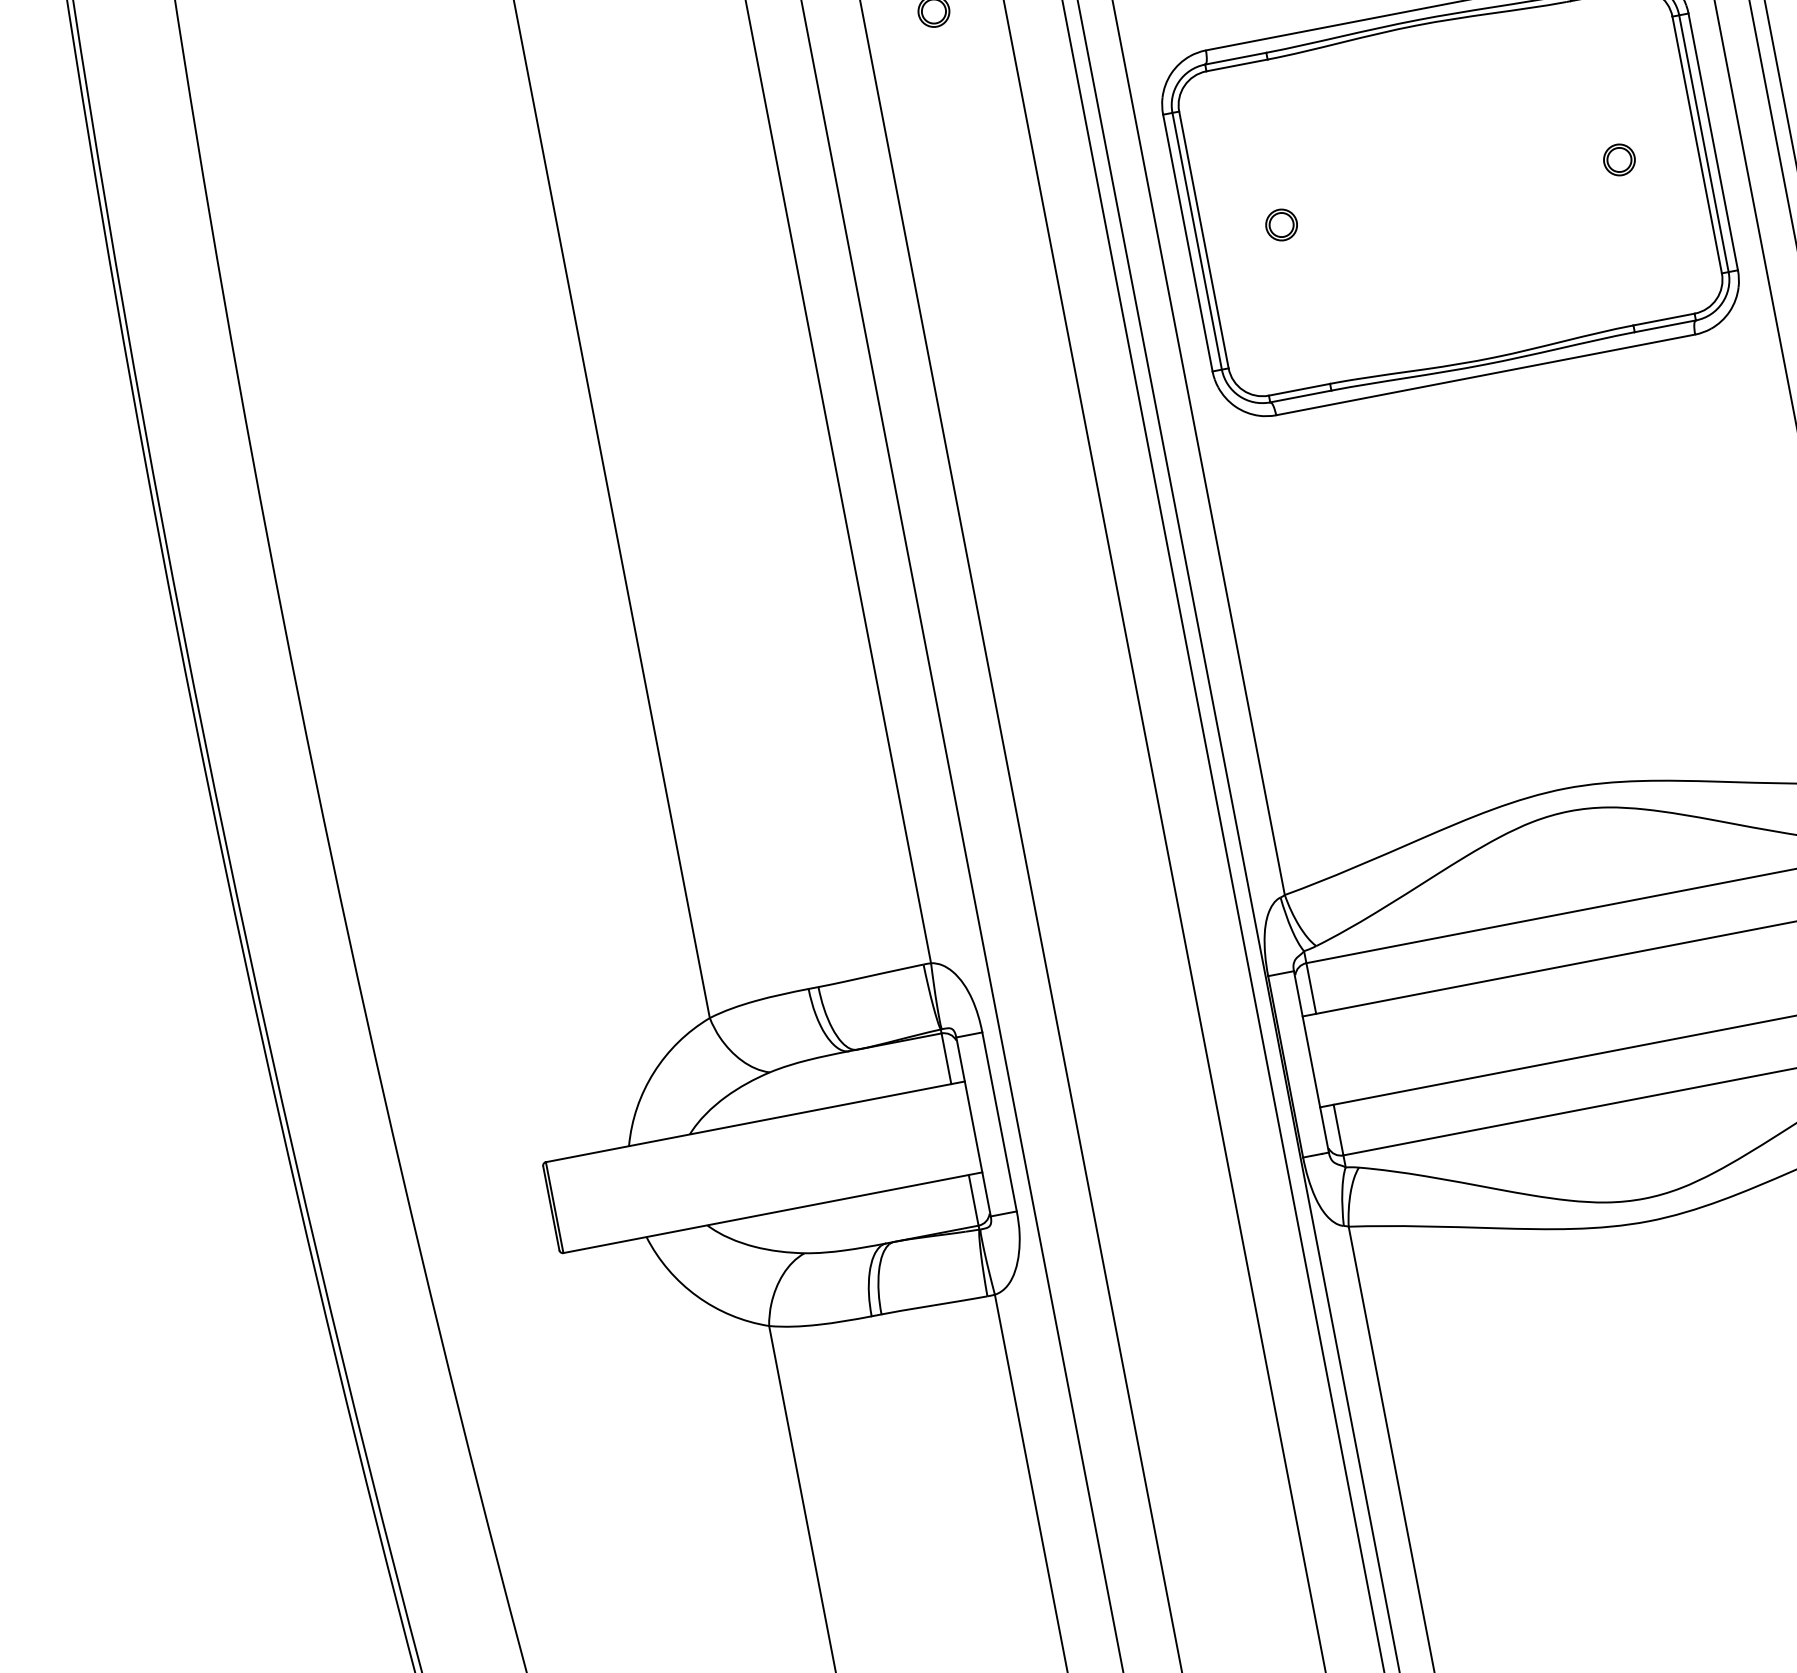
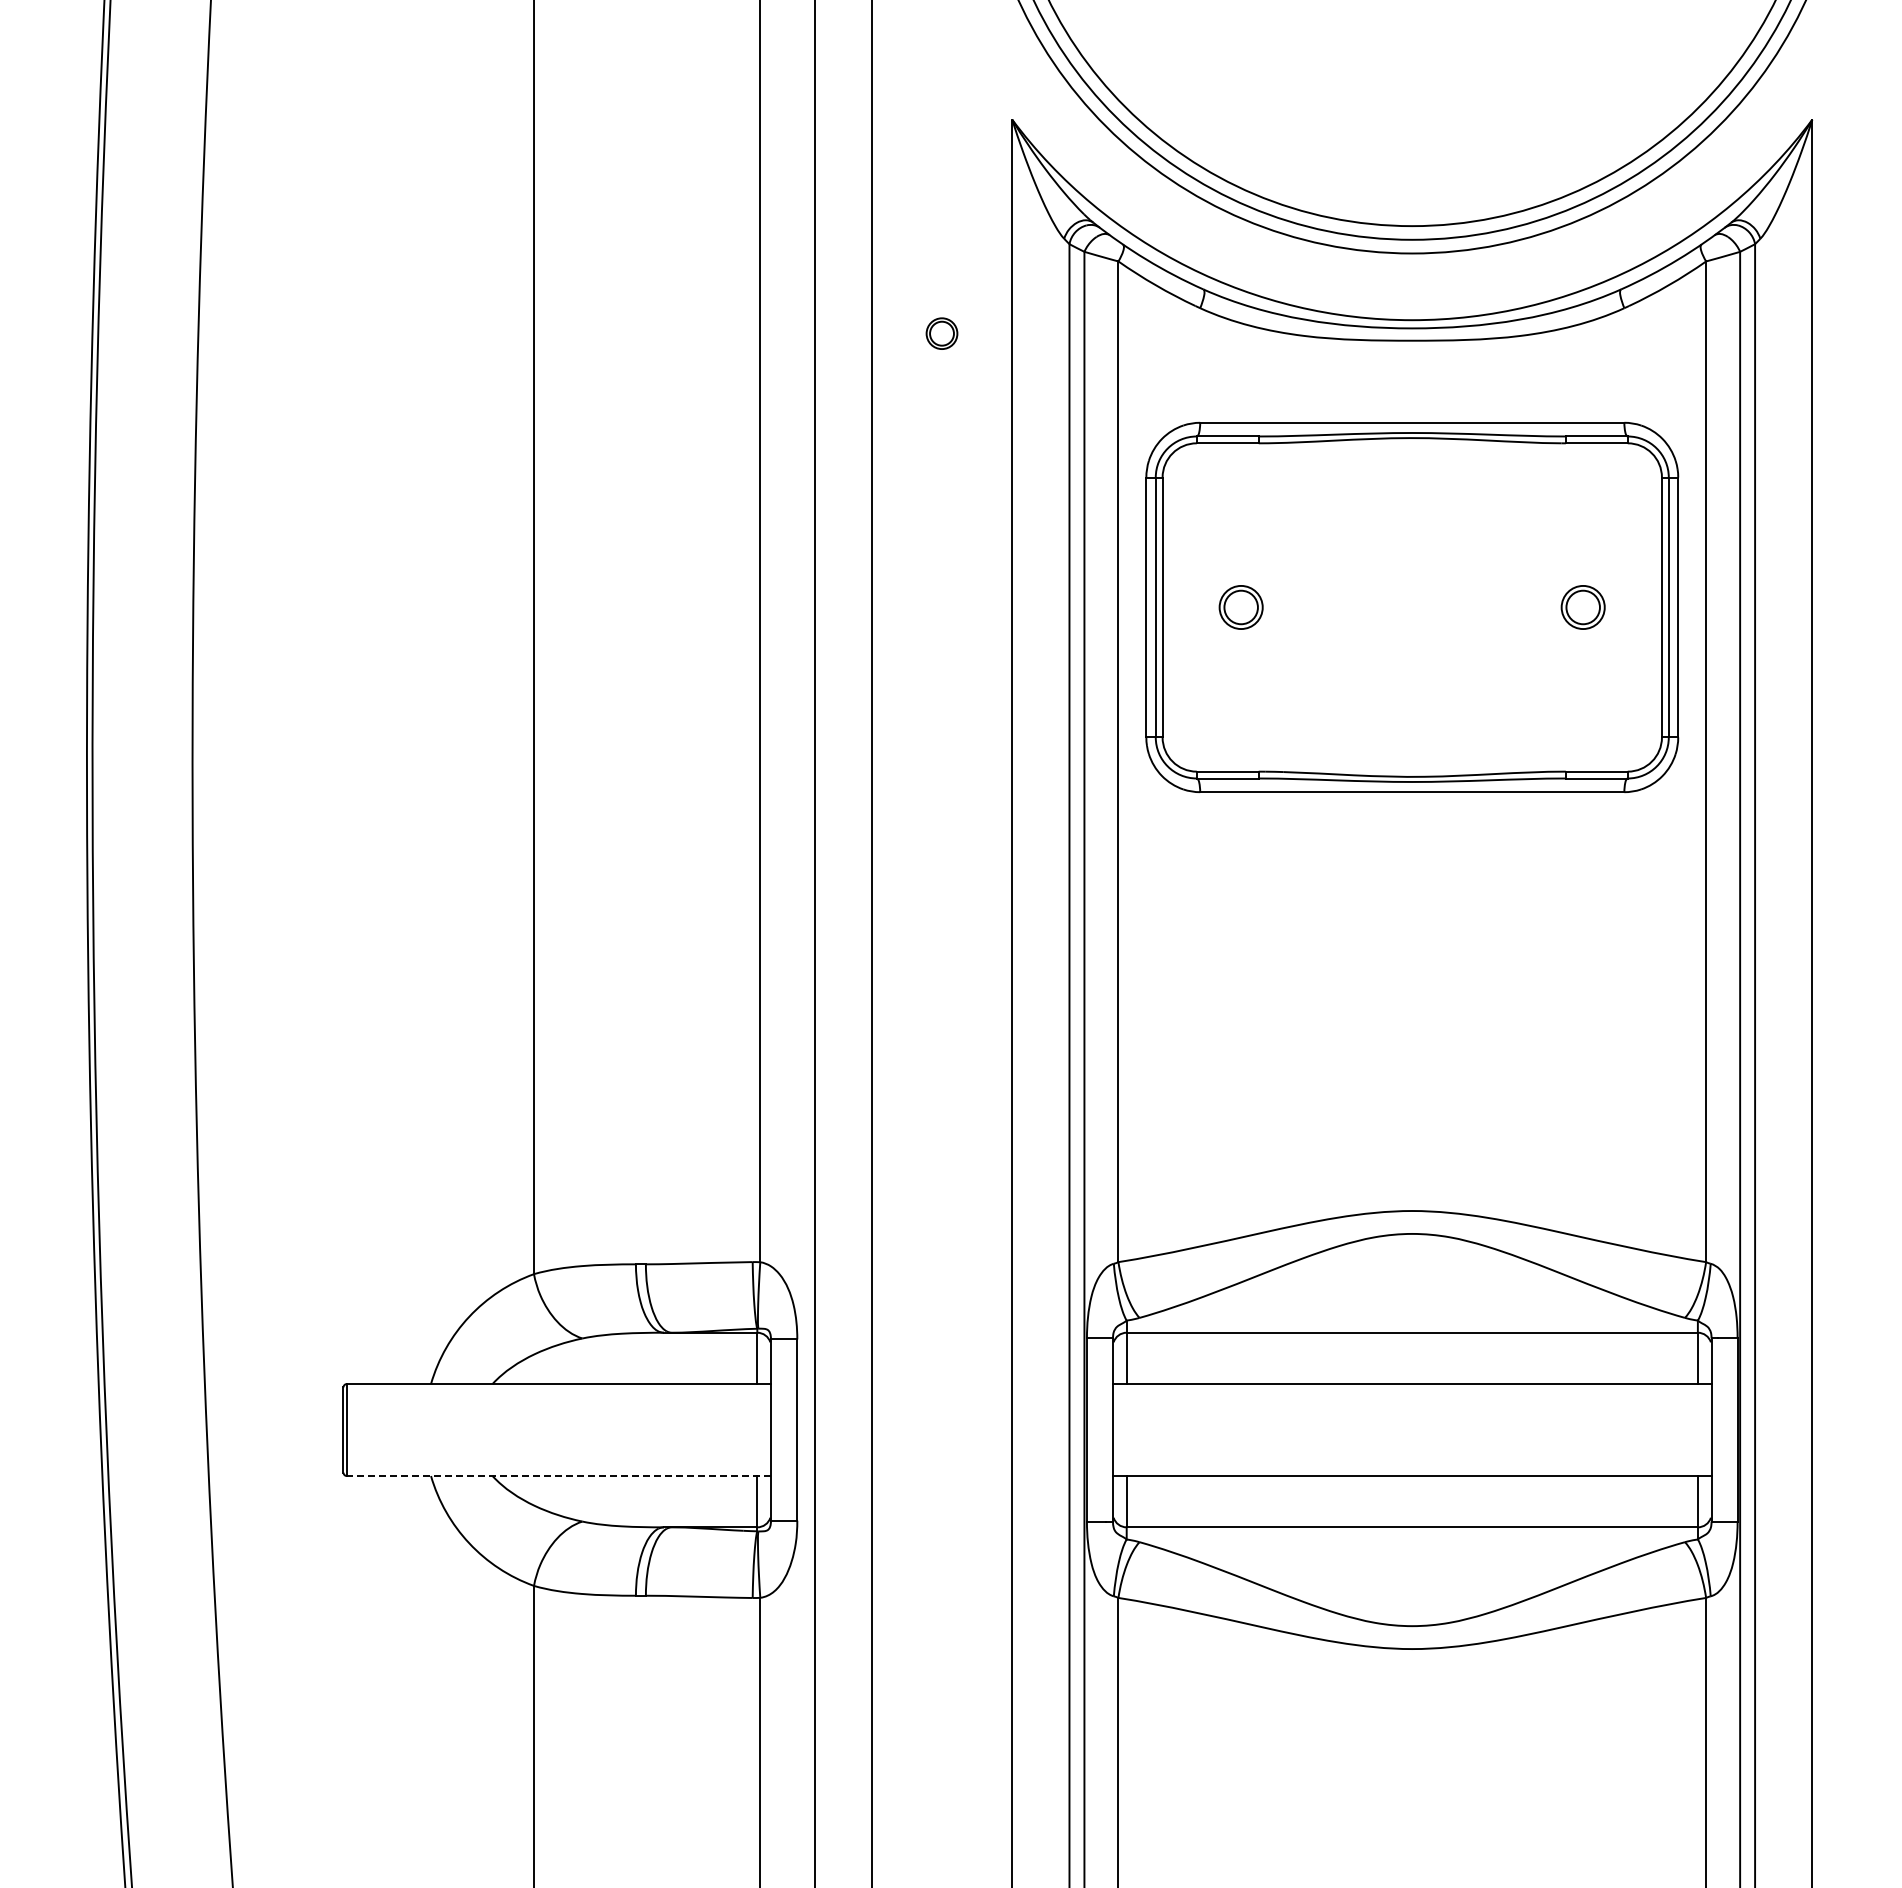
part: (1619, 159) -> (1583, 607), size x1.4
part: (1281, 224) -> (1241, 607), size x1.4
line: (772, 1213) -> (558, 1476), solid -> dashed

